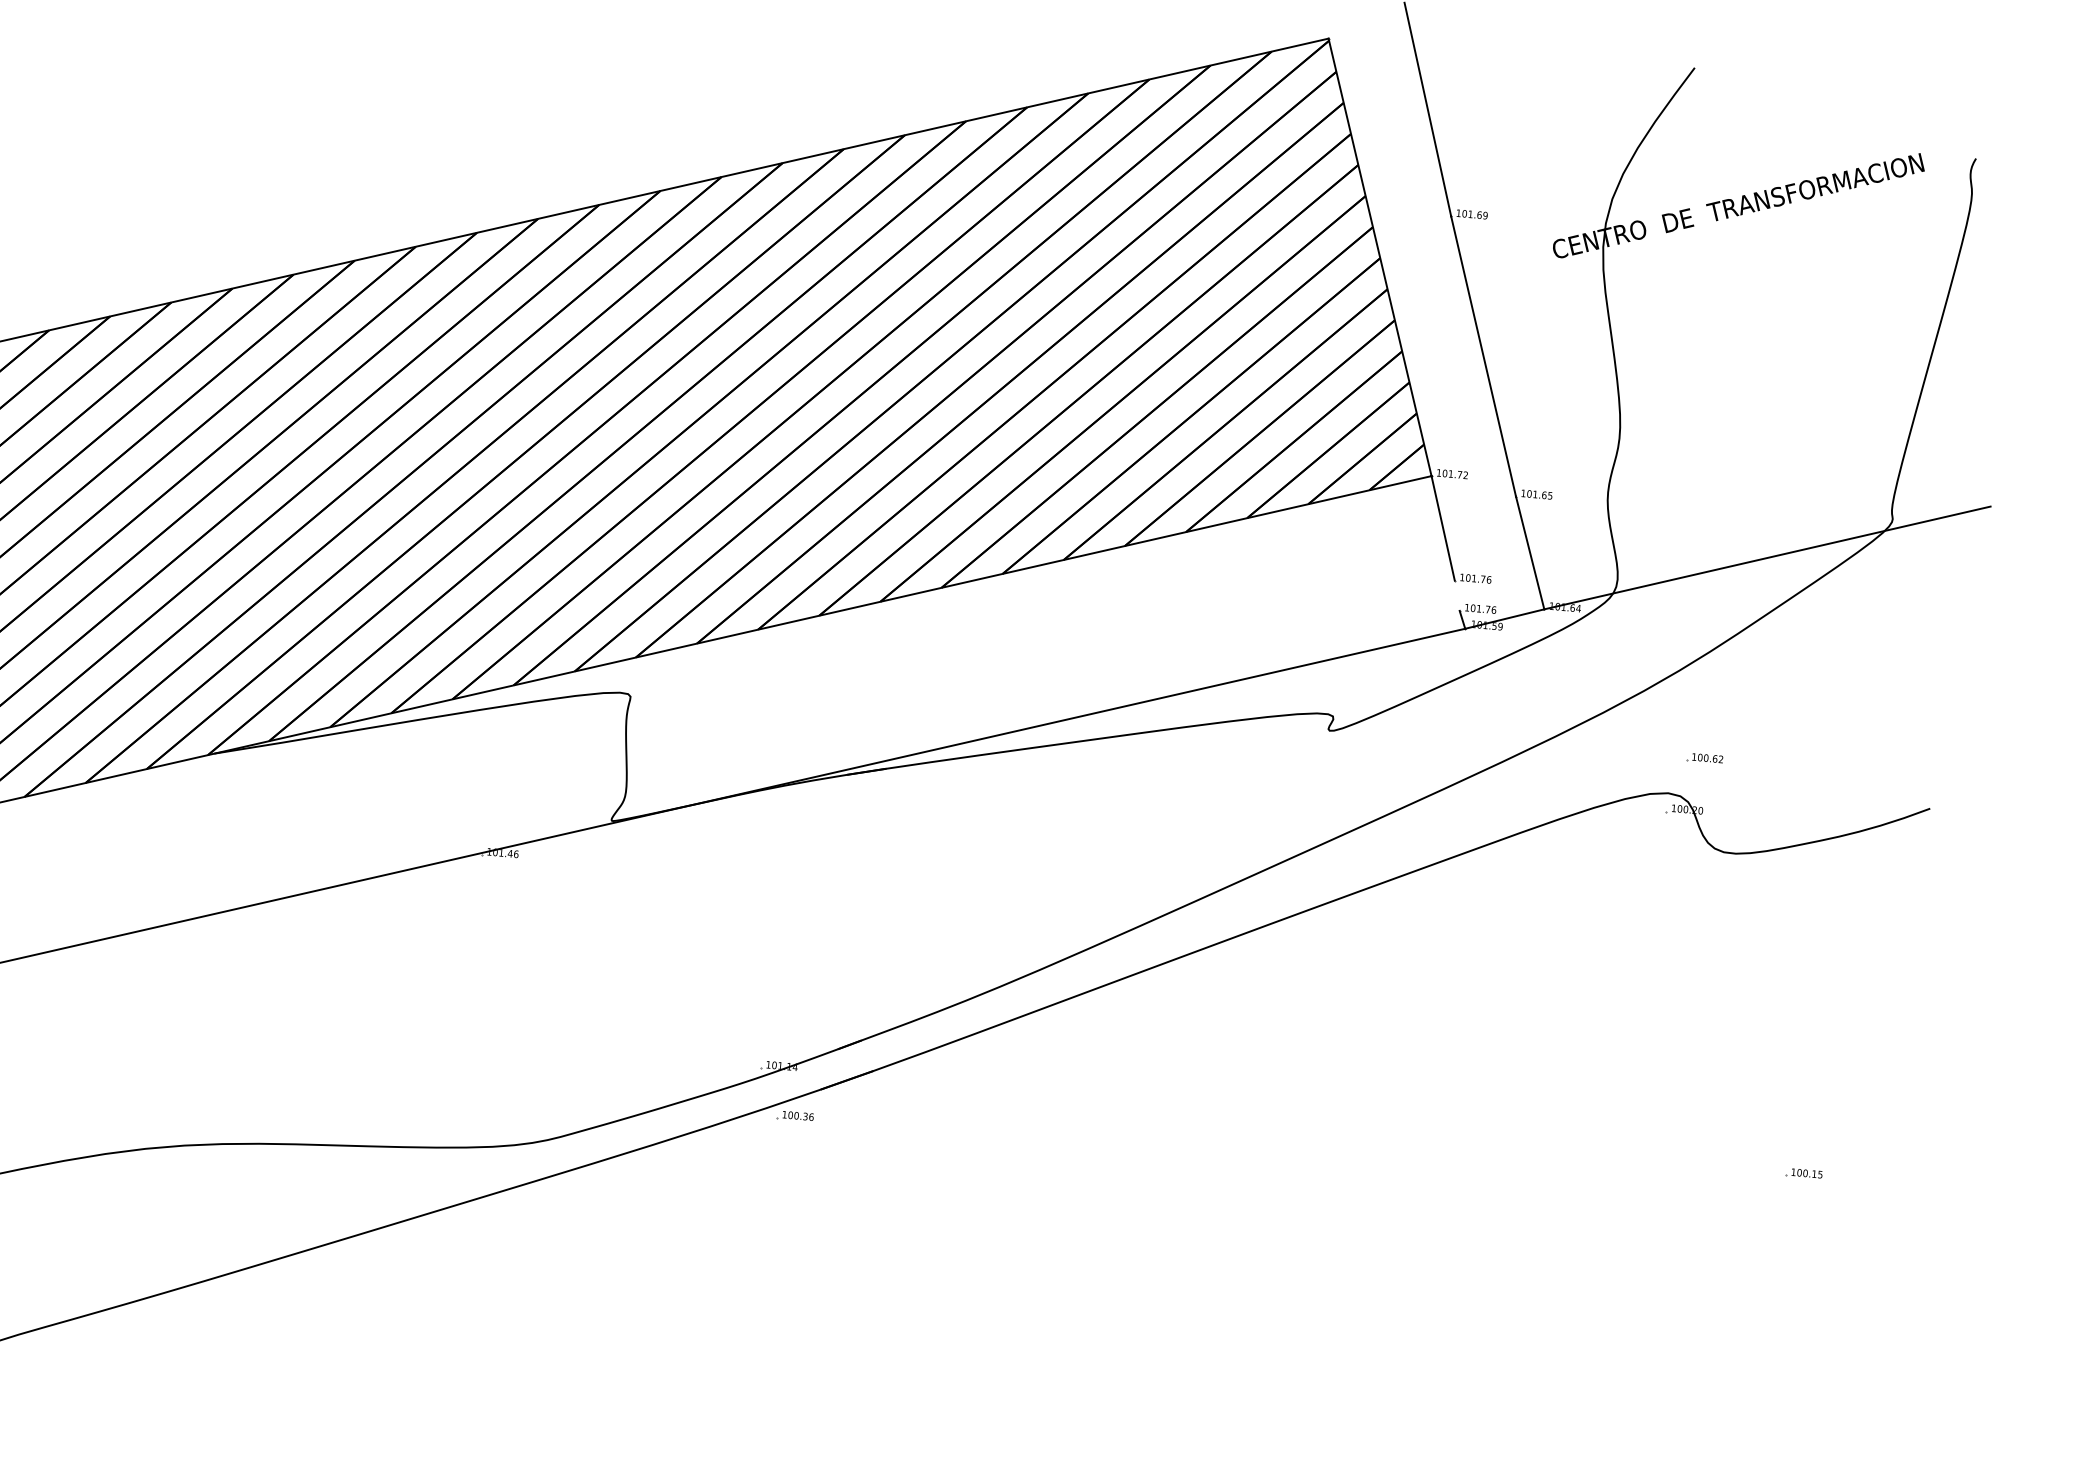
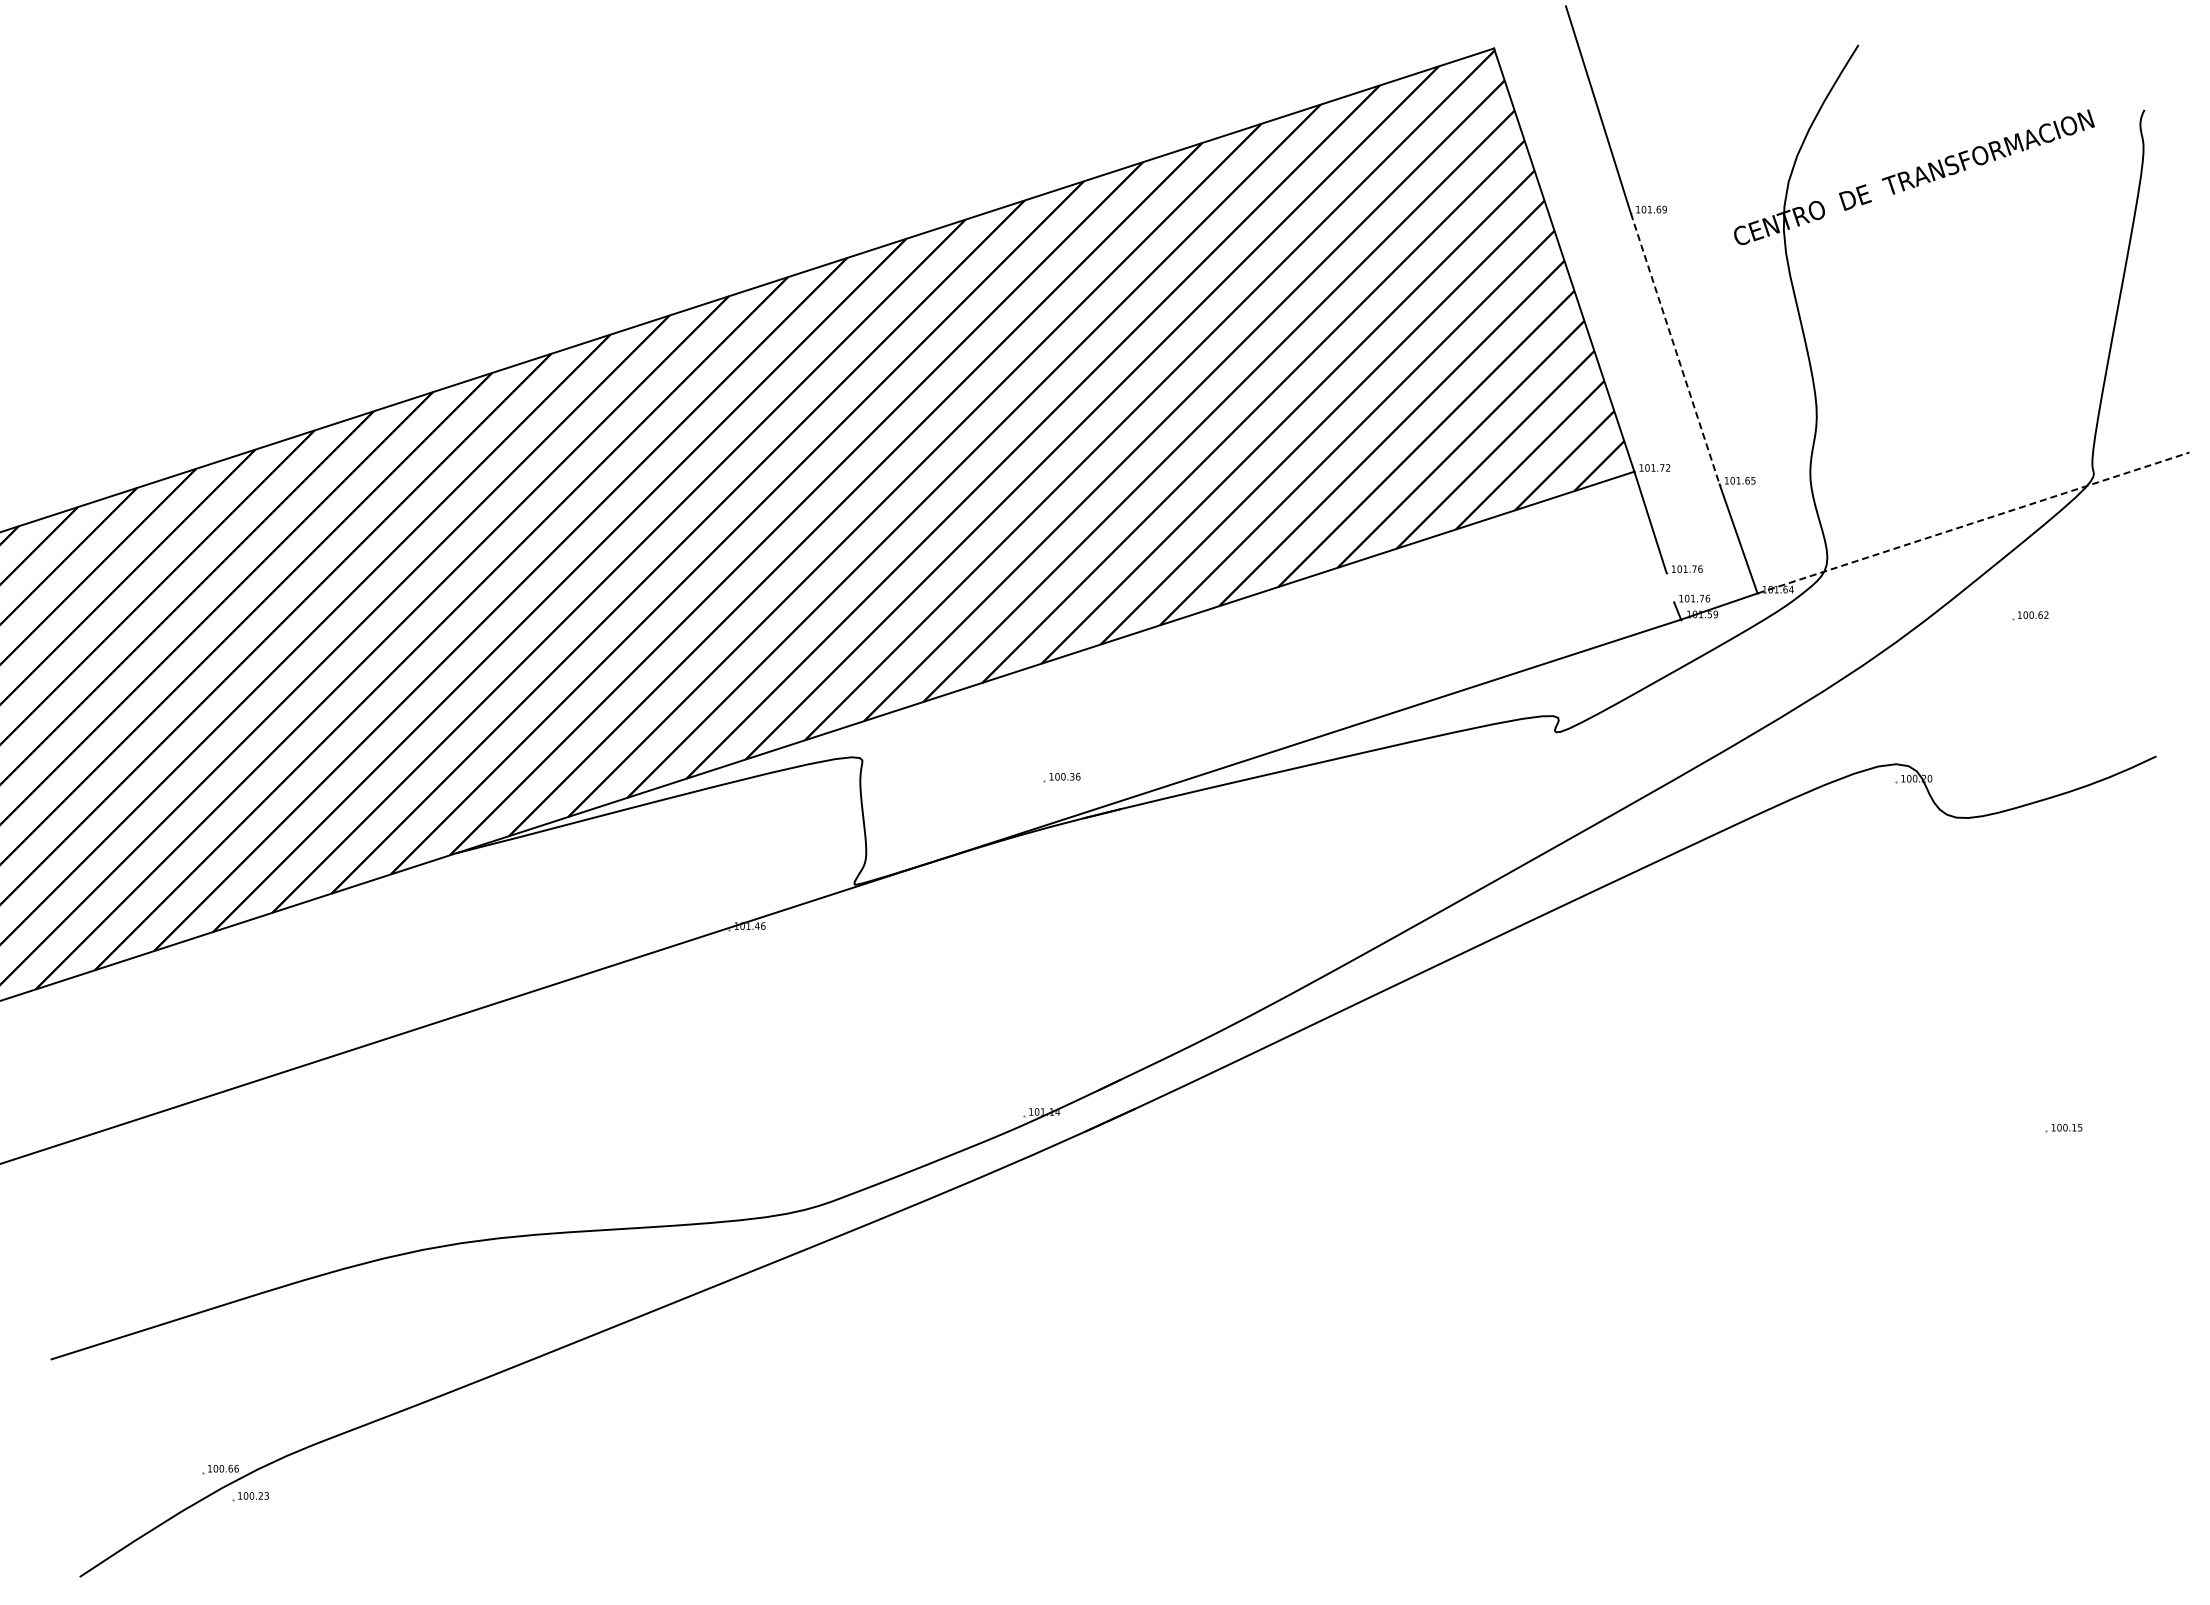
line: (1483, 356) -> (1675, 348), solid -> dashed
line: (1768, 557) -> (1974, 522), solid -> dashed
part: (1705, 758) -> (2030, 615), moved
part: (794, 1116) -> (1061, 777), moved

